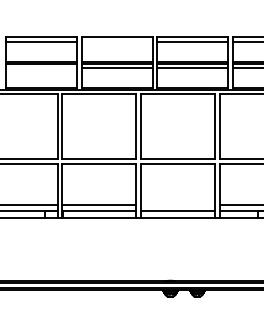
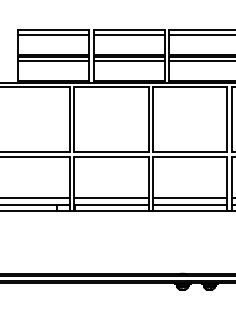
line: (116, 41) -> (128, 34), added
line: (41, 67) -> (53, 60), added
line: (177, 204) -> (189, 197), added

